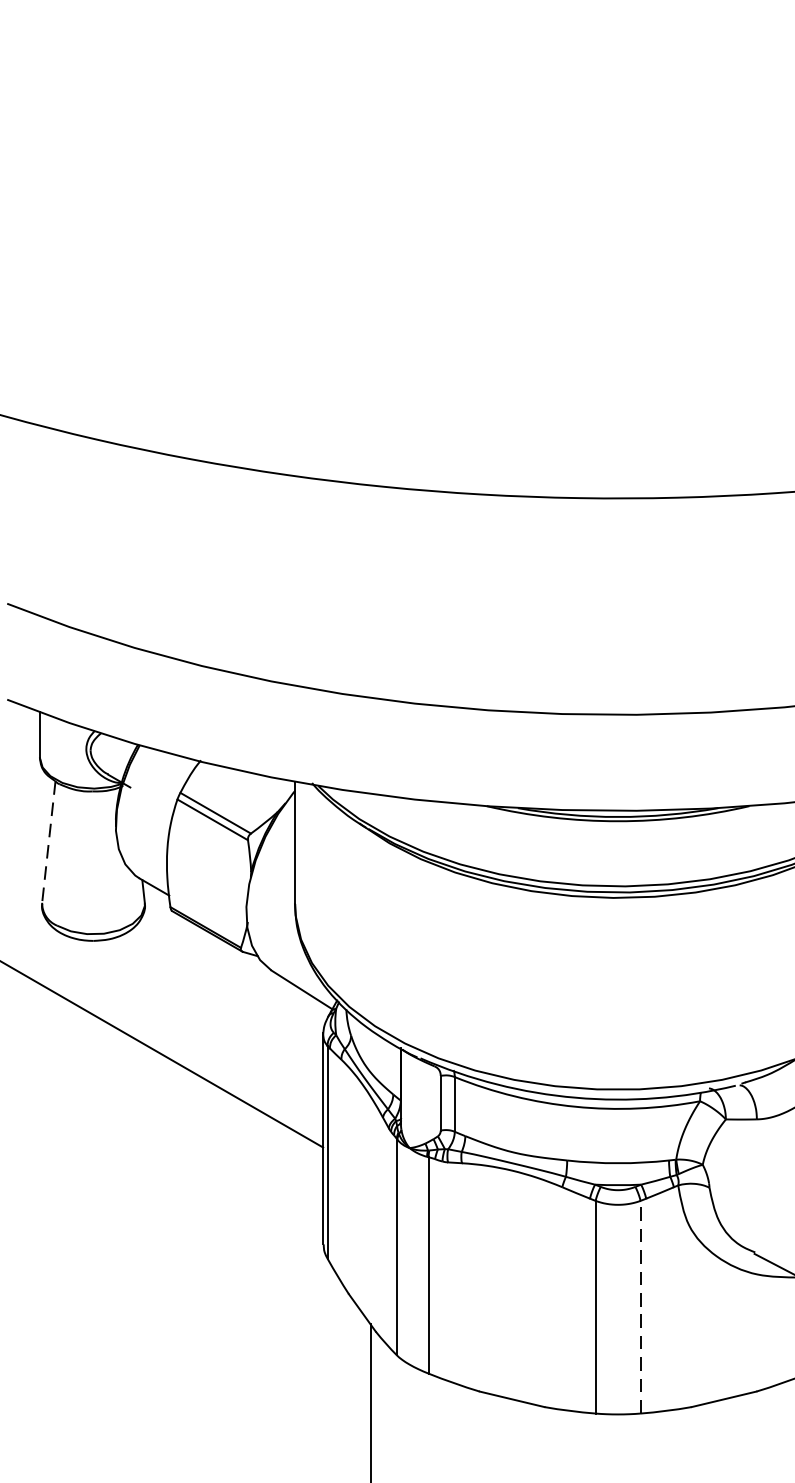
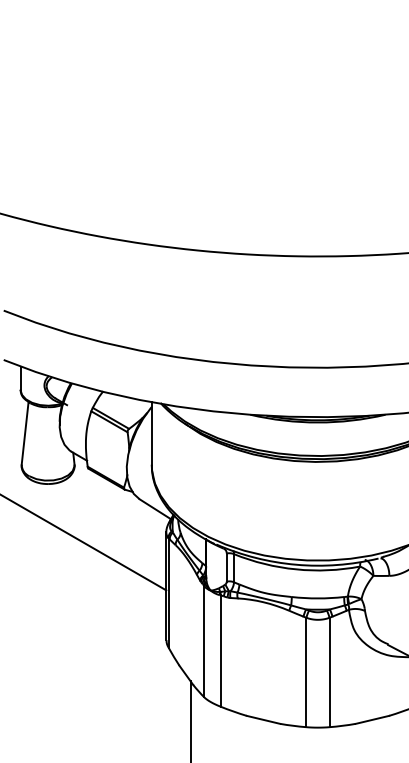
line: (49, 842) -> (25, 433), dashed -> solid
line: (640, 1307) -> (329, 672), dashed -> solid

